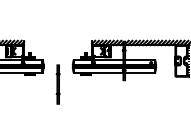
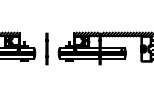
line: (57, 83) -> (46, 48), moved

